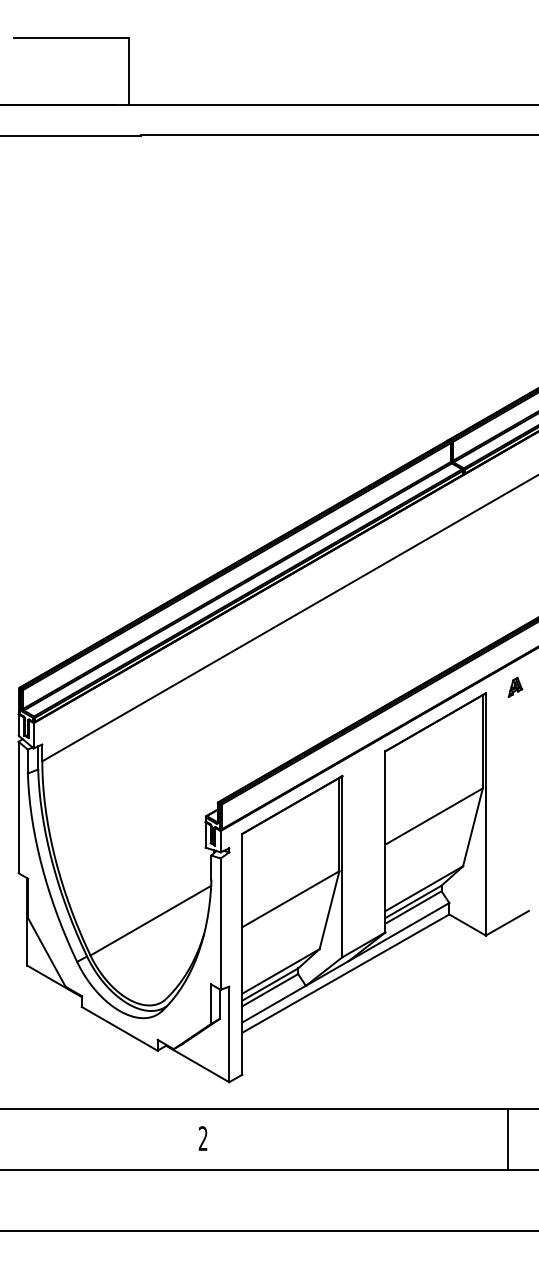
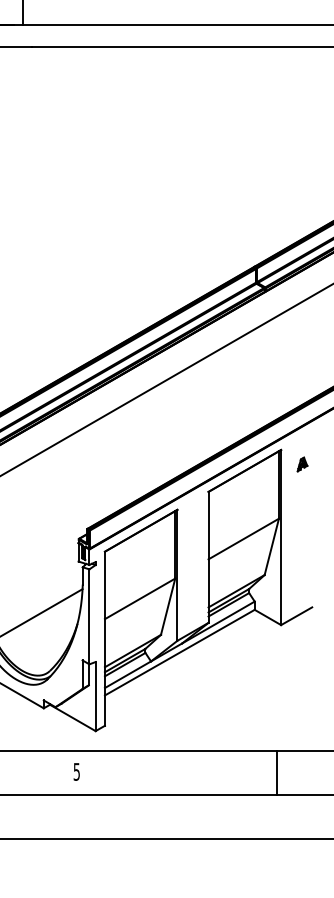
part: (515, 686) -> (302, 463), moved
text: (202, 1138) -> (76, 771), 2 -> 5
line: (507, 1139) -> (276, 772), moved

